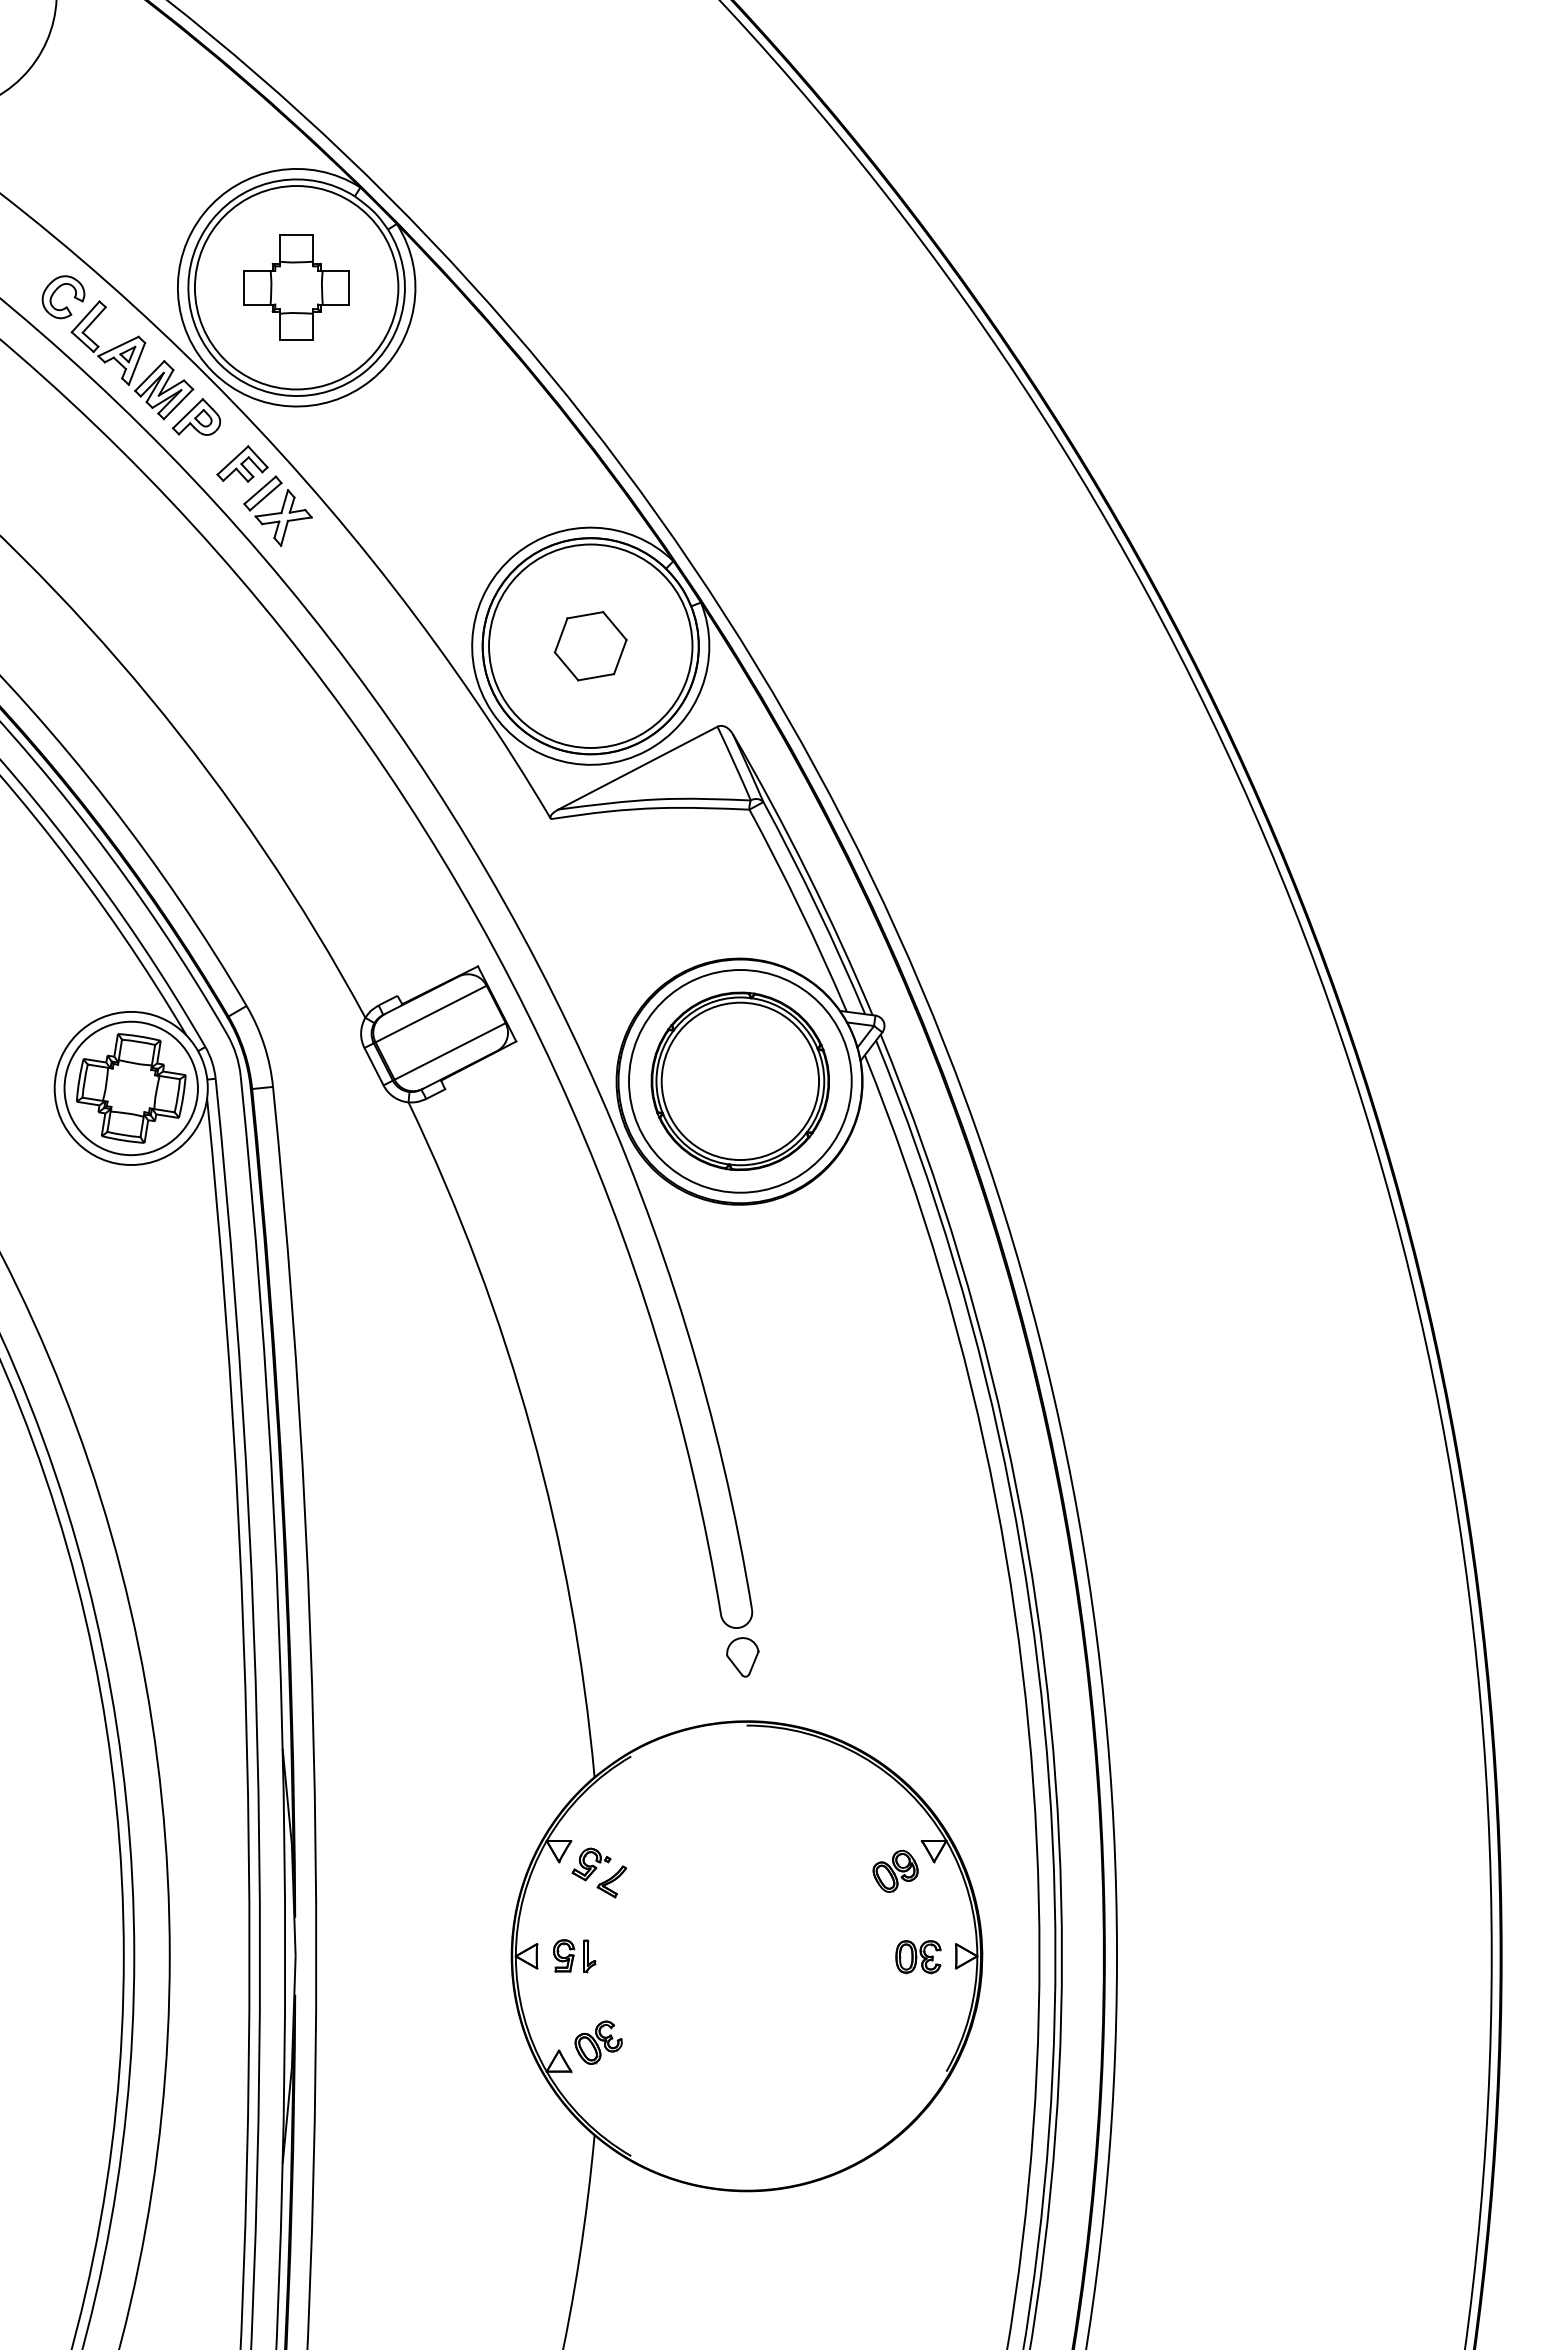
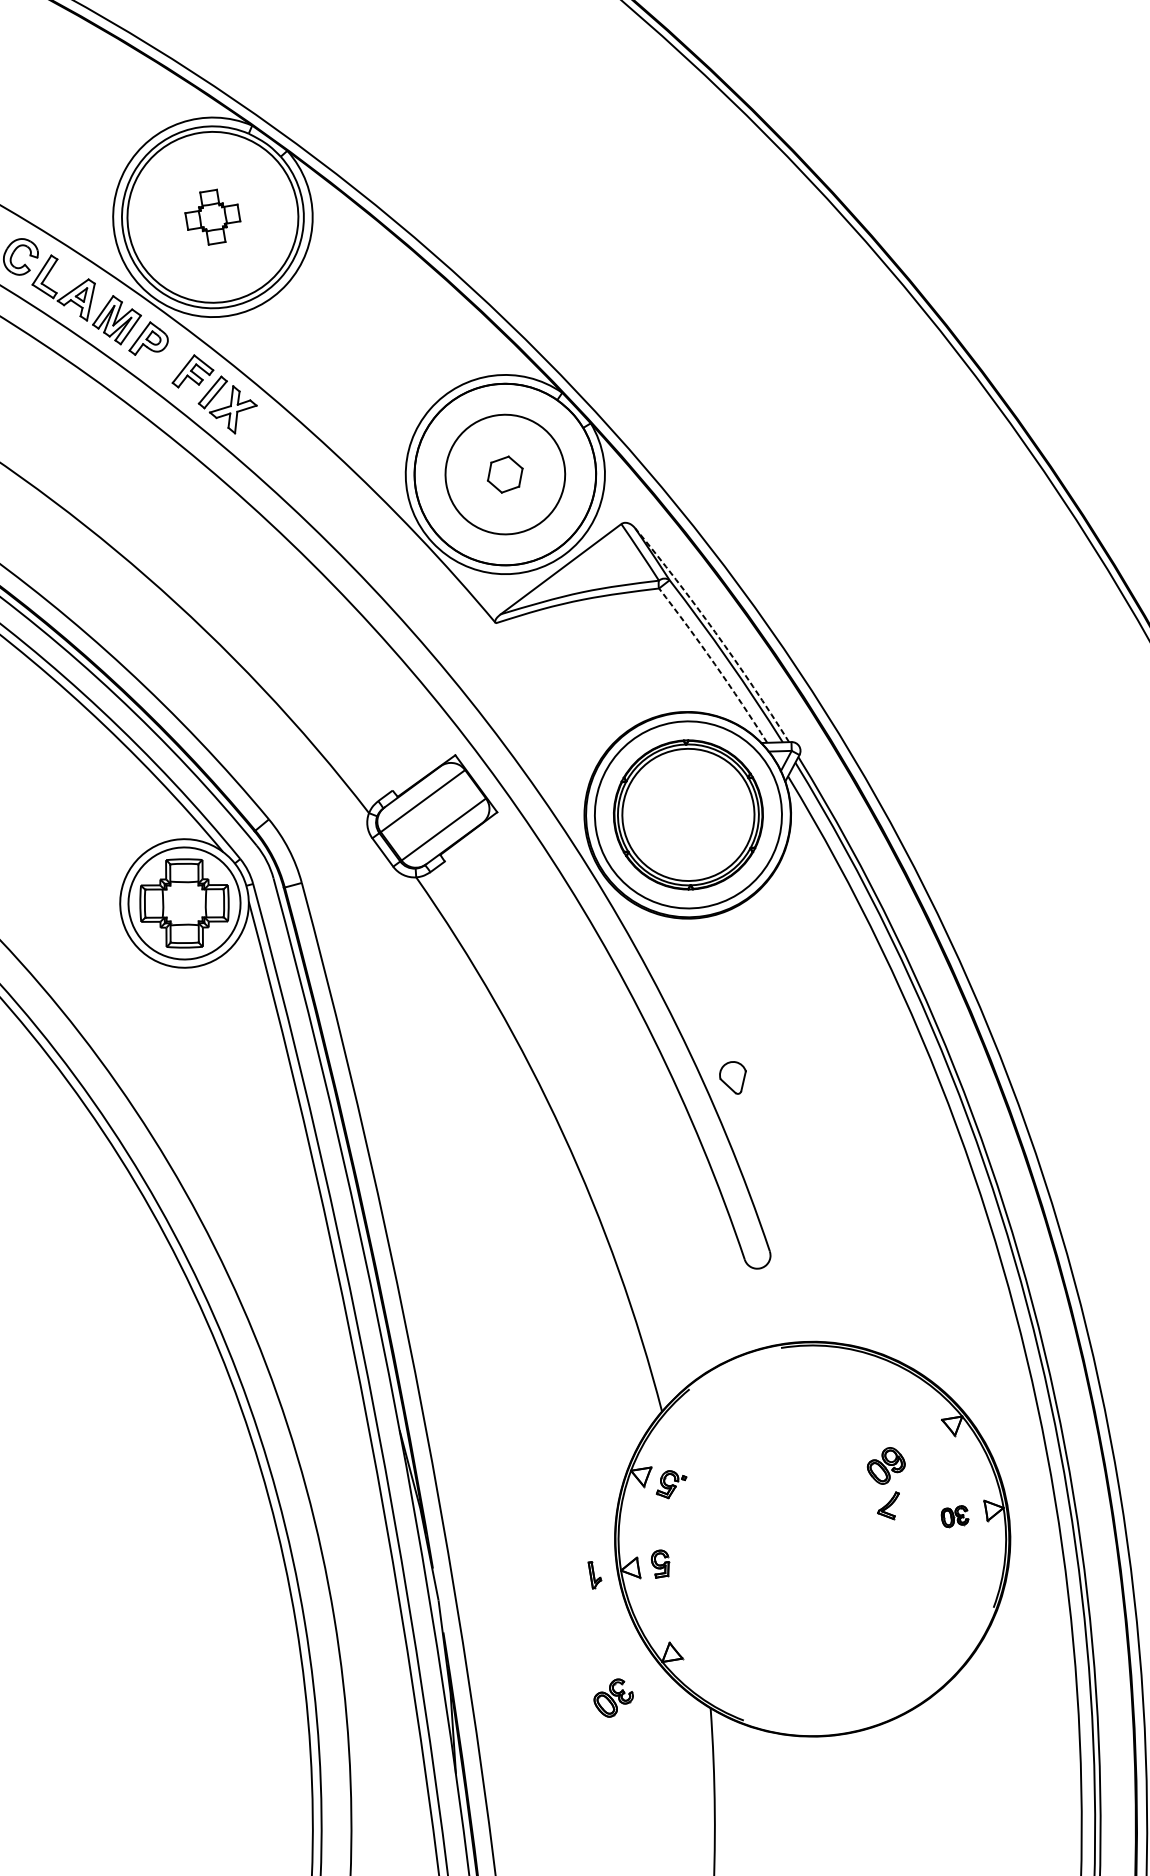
part: (296, 287) -> (212, 217), size x0.6
circle: (590, 645) -> (505, 473), size x0.7
part: (590, 646) -> (505, 474), size x0.6
arc: (807, 872) -> (715, 632), solid -> dashed
arc: (800, 909) -> (714, 664), solid -> dashed
part: (742, 1657) -> (733, 1078), moved
part: (895, 1870) -> (886, 1465), moved
part: (611, 1881) -> (888, 1506), moved
part: (589, 1956) -> (595, 1575), moved
part: (918, 1957) -> (954, 1516), size x0.7
part: (598, 2042) -> (613, 1697), moved

